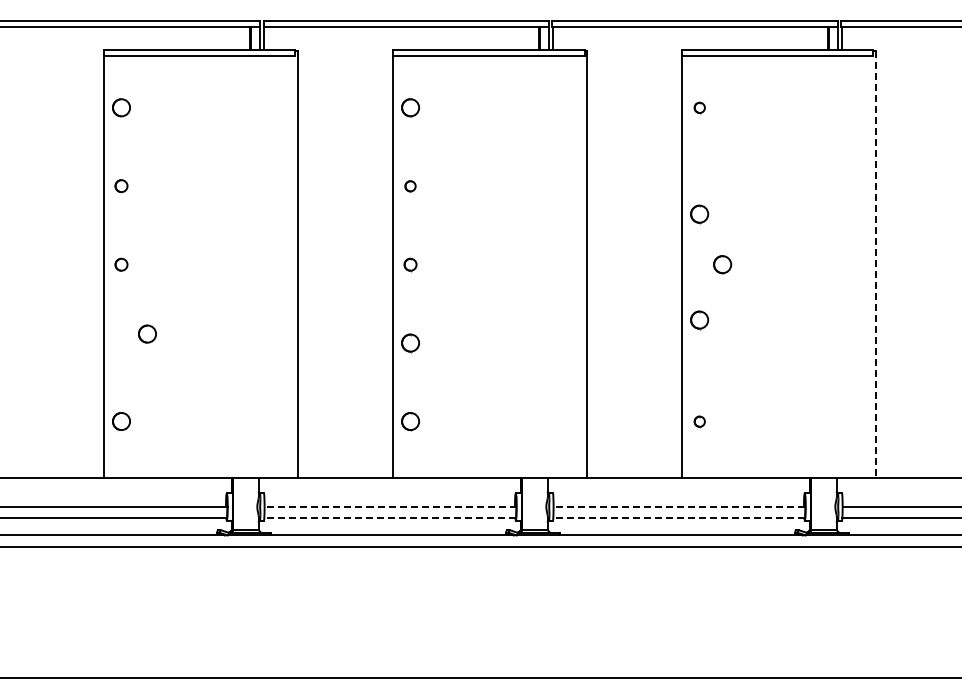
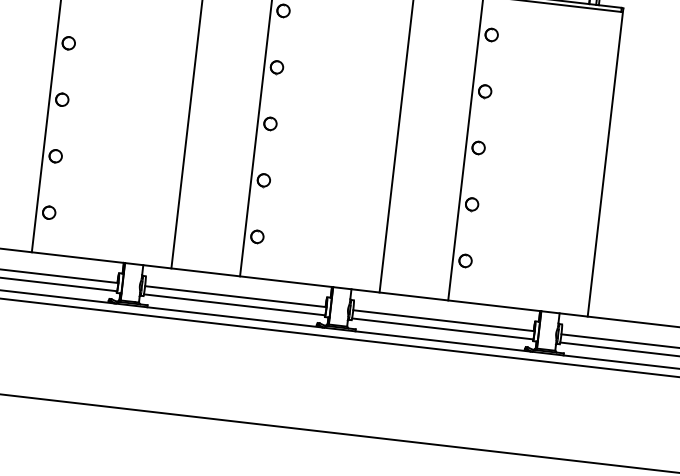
part: (699, 107) -> (491, 34), size x1.67
part: (121, 185) -> (68, 42), size x1.43
part: (410, 186) -> (276, 67), size x1.67
part: (699, 214) -> (485, 91), moved
part: (121, 264) -> (62, 99), size x1.43
part: (410, 264) -> (270, 123), size x1.43
part: (722, 264) -> (478, 147), moved
line: (875, 264) -> (605, 162), dashed -> solid
part: (699, 320) -> (471, 204), moved
part: (147, 333) -> (55, 155), moved
part: (699, 421) -> (465, 260), size x1.67
line: (390, 506) -> (235, 296), dashed -> solid
line: (679, 506) -> (443, 320), dashed -> solid
line: (390, 518) -> (234, 305), dashed -> solid
line: (679, 518) -> (442, 329), dashed -> solid

